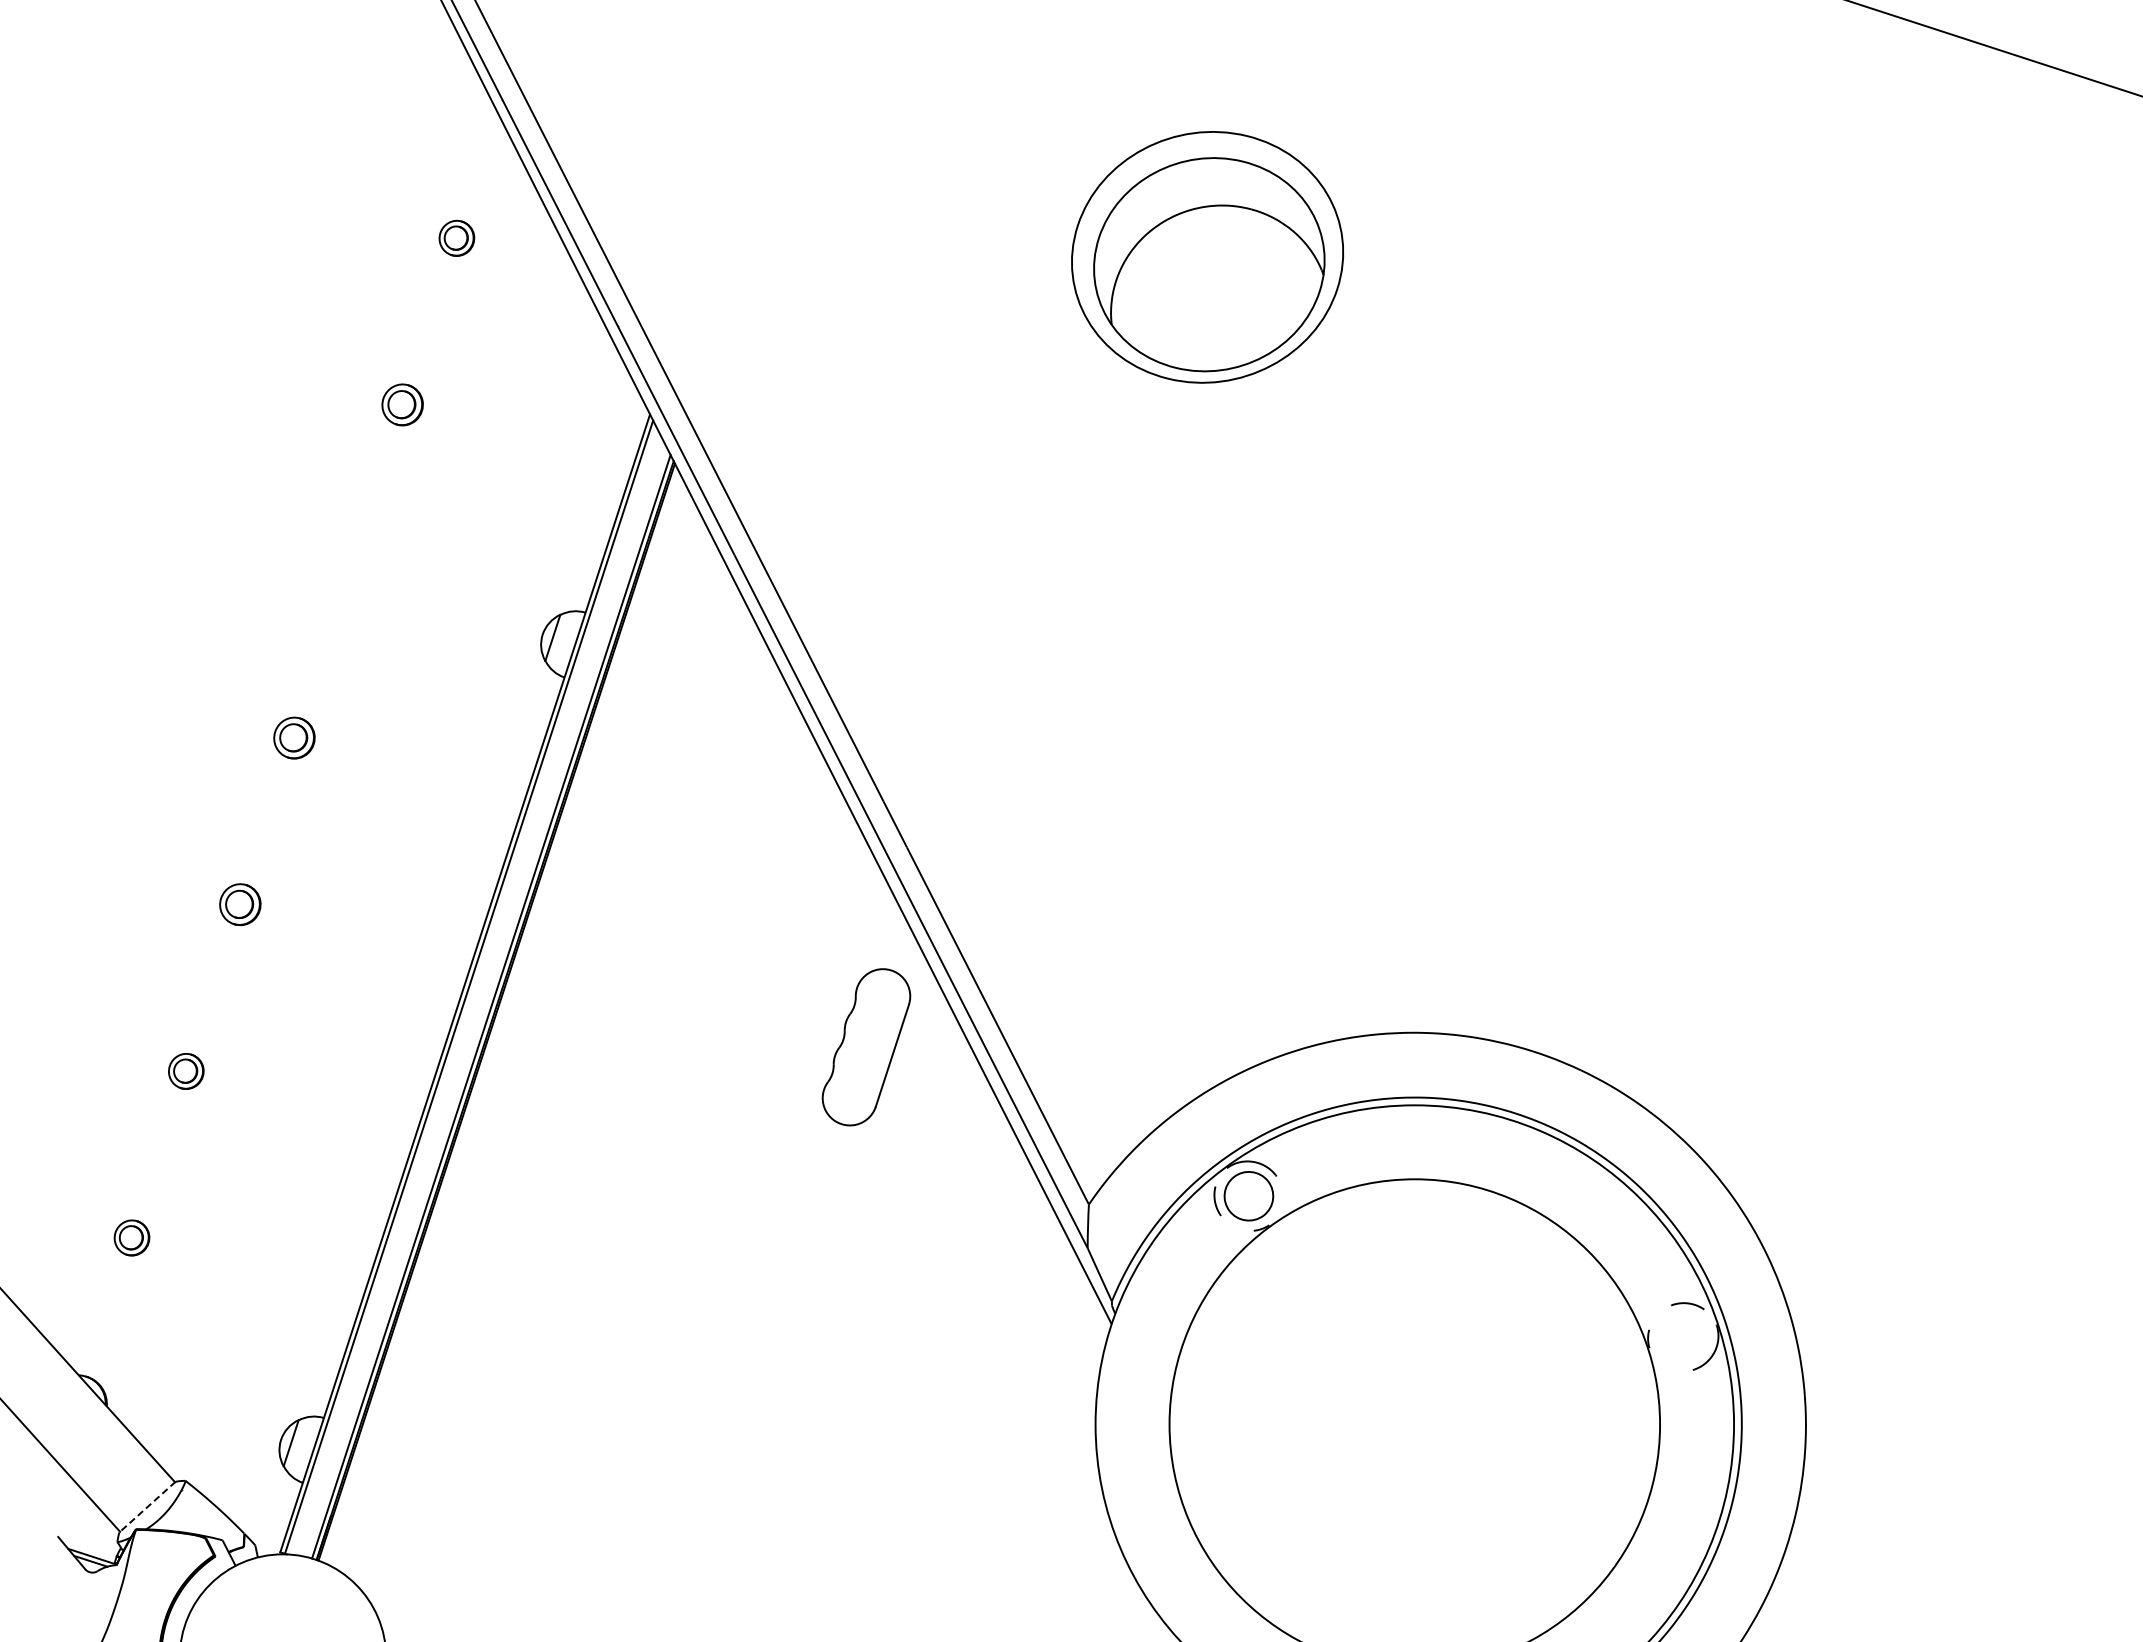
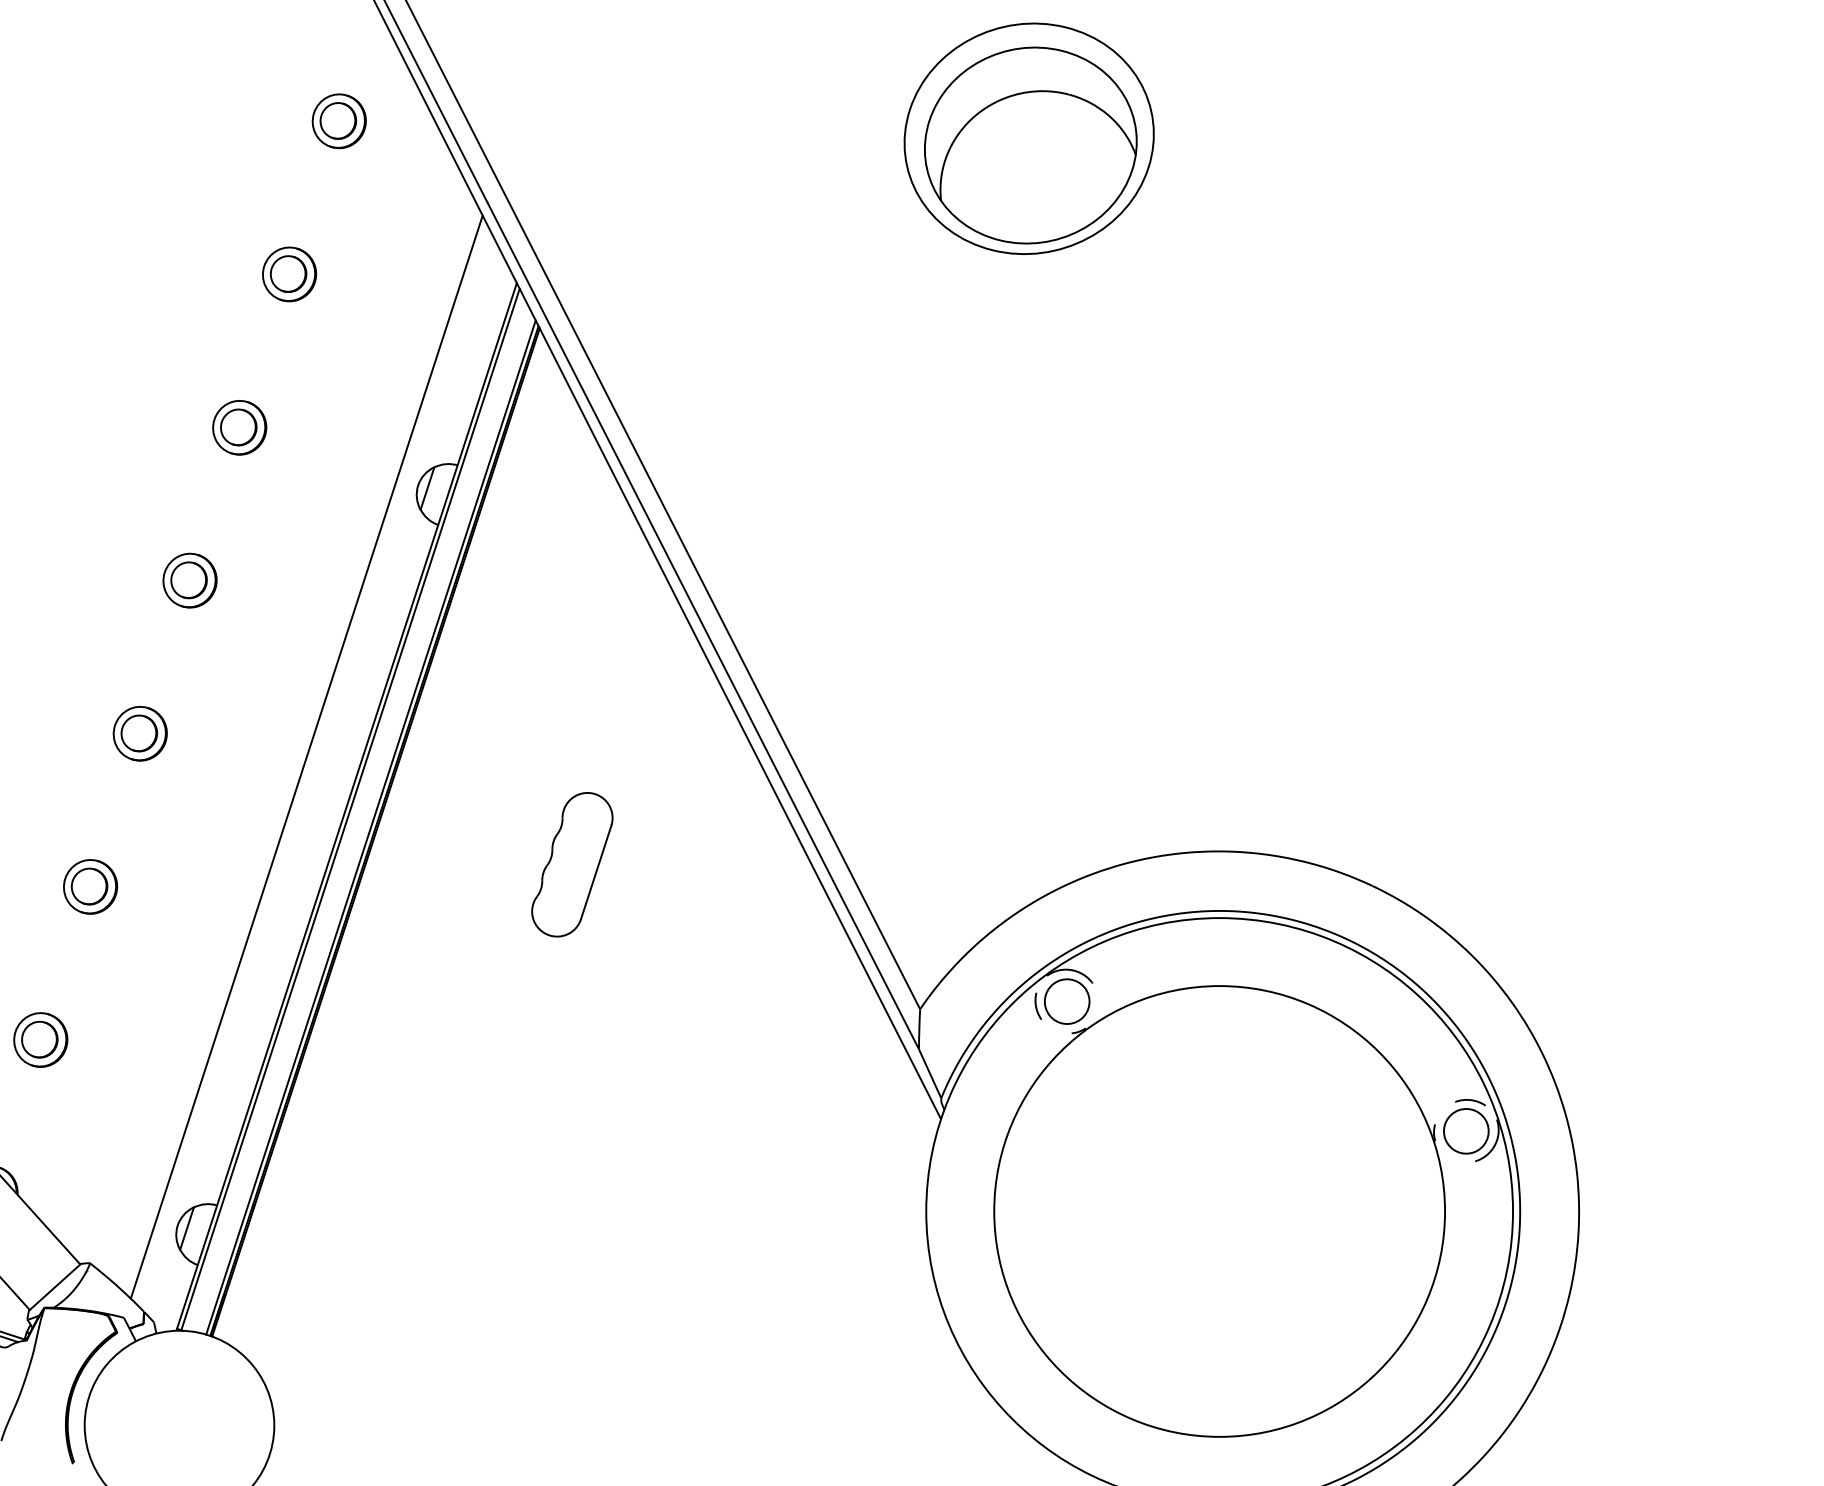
part: (456, 238) -> (338, 121), size x1.67
part: (402, 404) -> (289, 274), size x1.43
part: (348, 571) -> (239, 427), added
part: (294, 737) -> (190, 580), size x1.43
part: (240, 904) -> (140, 733), size x1.43
line: (421, 929) -> (306, 756), added
part: (866, 1047) -> (572, 864), moved
part: (186, 1071) -> (90, 887), size x1.67
part: (131, 1237) -> (40, 1039), size x1.67
part: (1683, 1337) -> (1466, 1131), added
line: (147, 1507) -> (54, 1287), dashed -> solid

